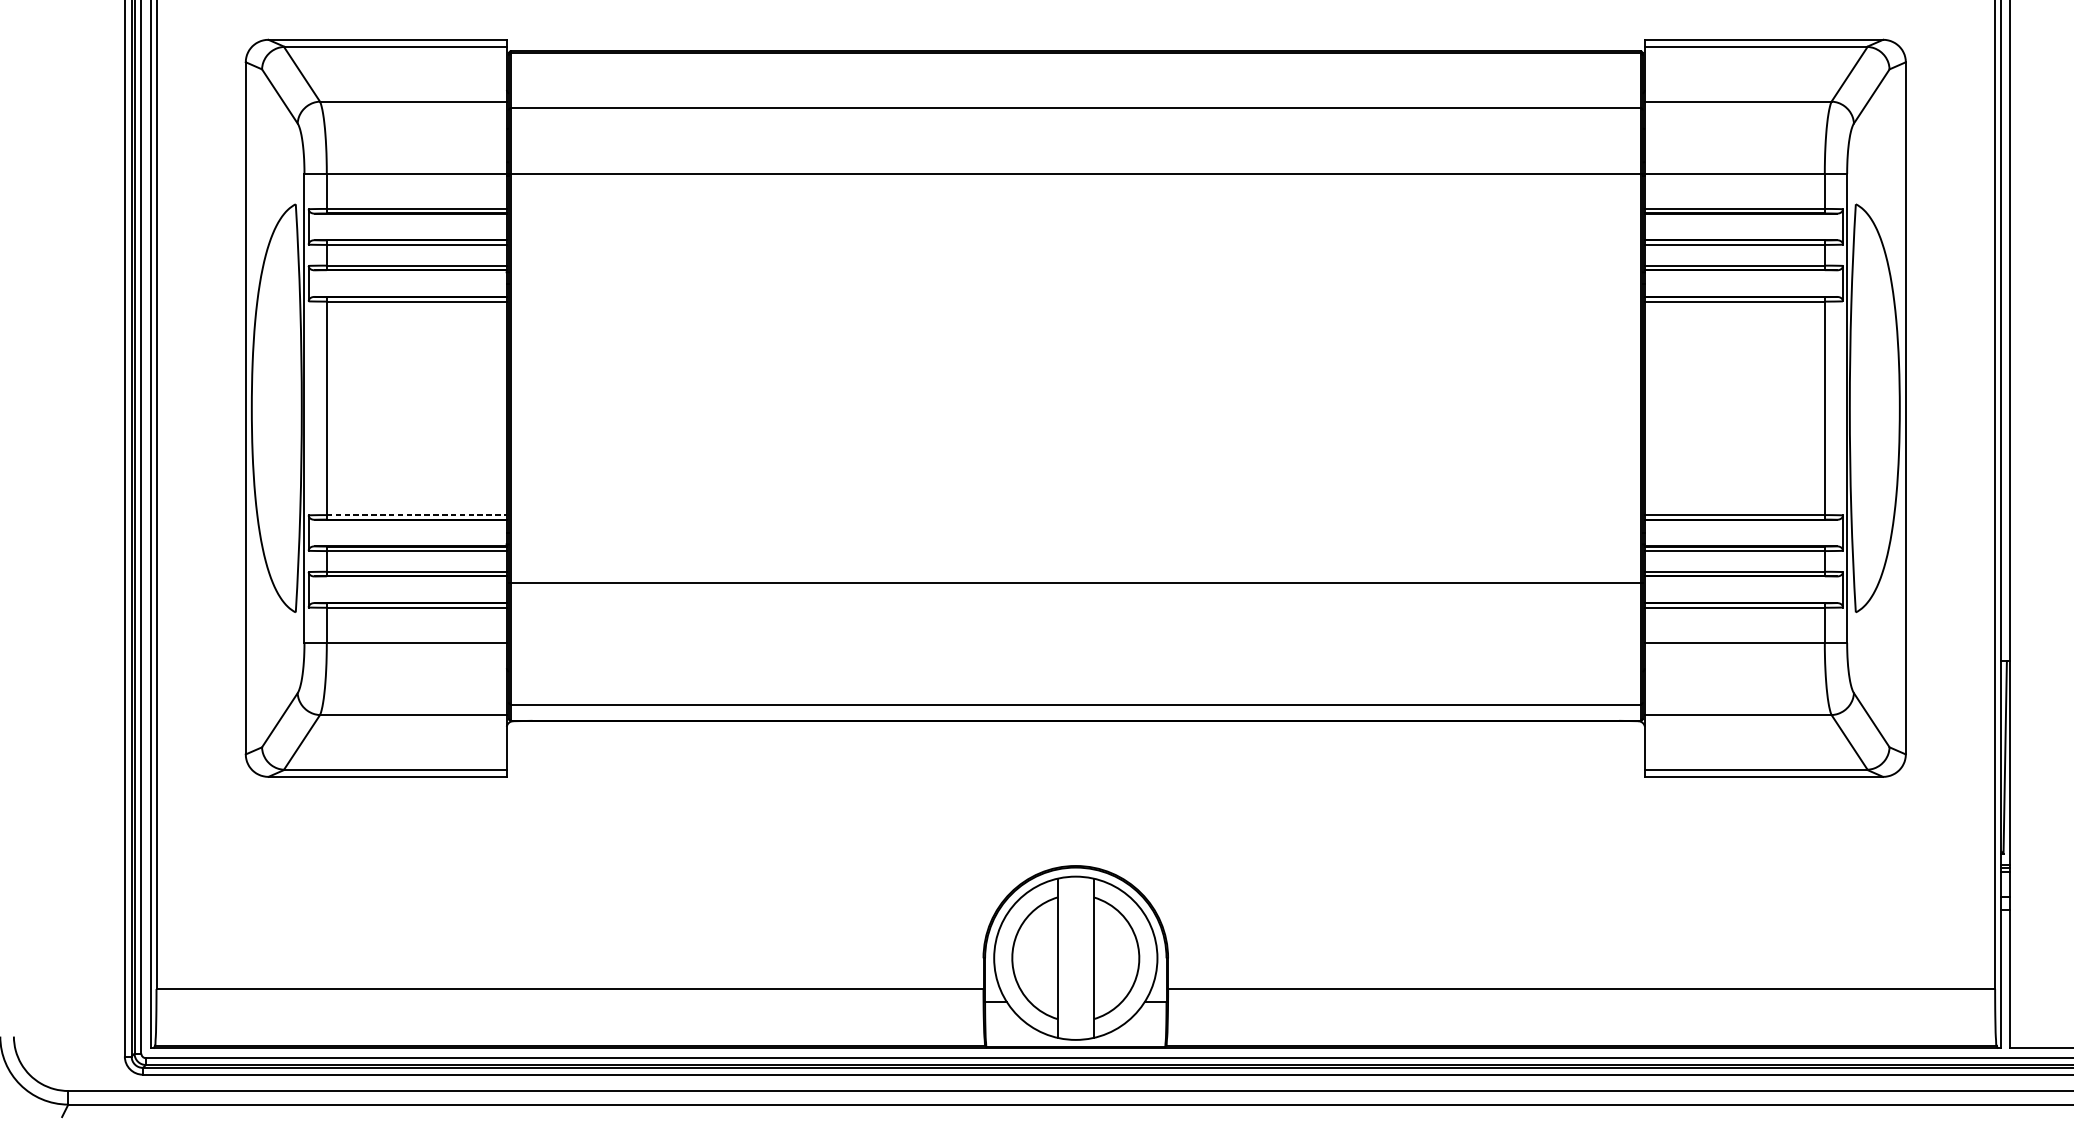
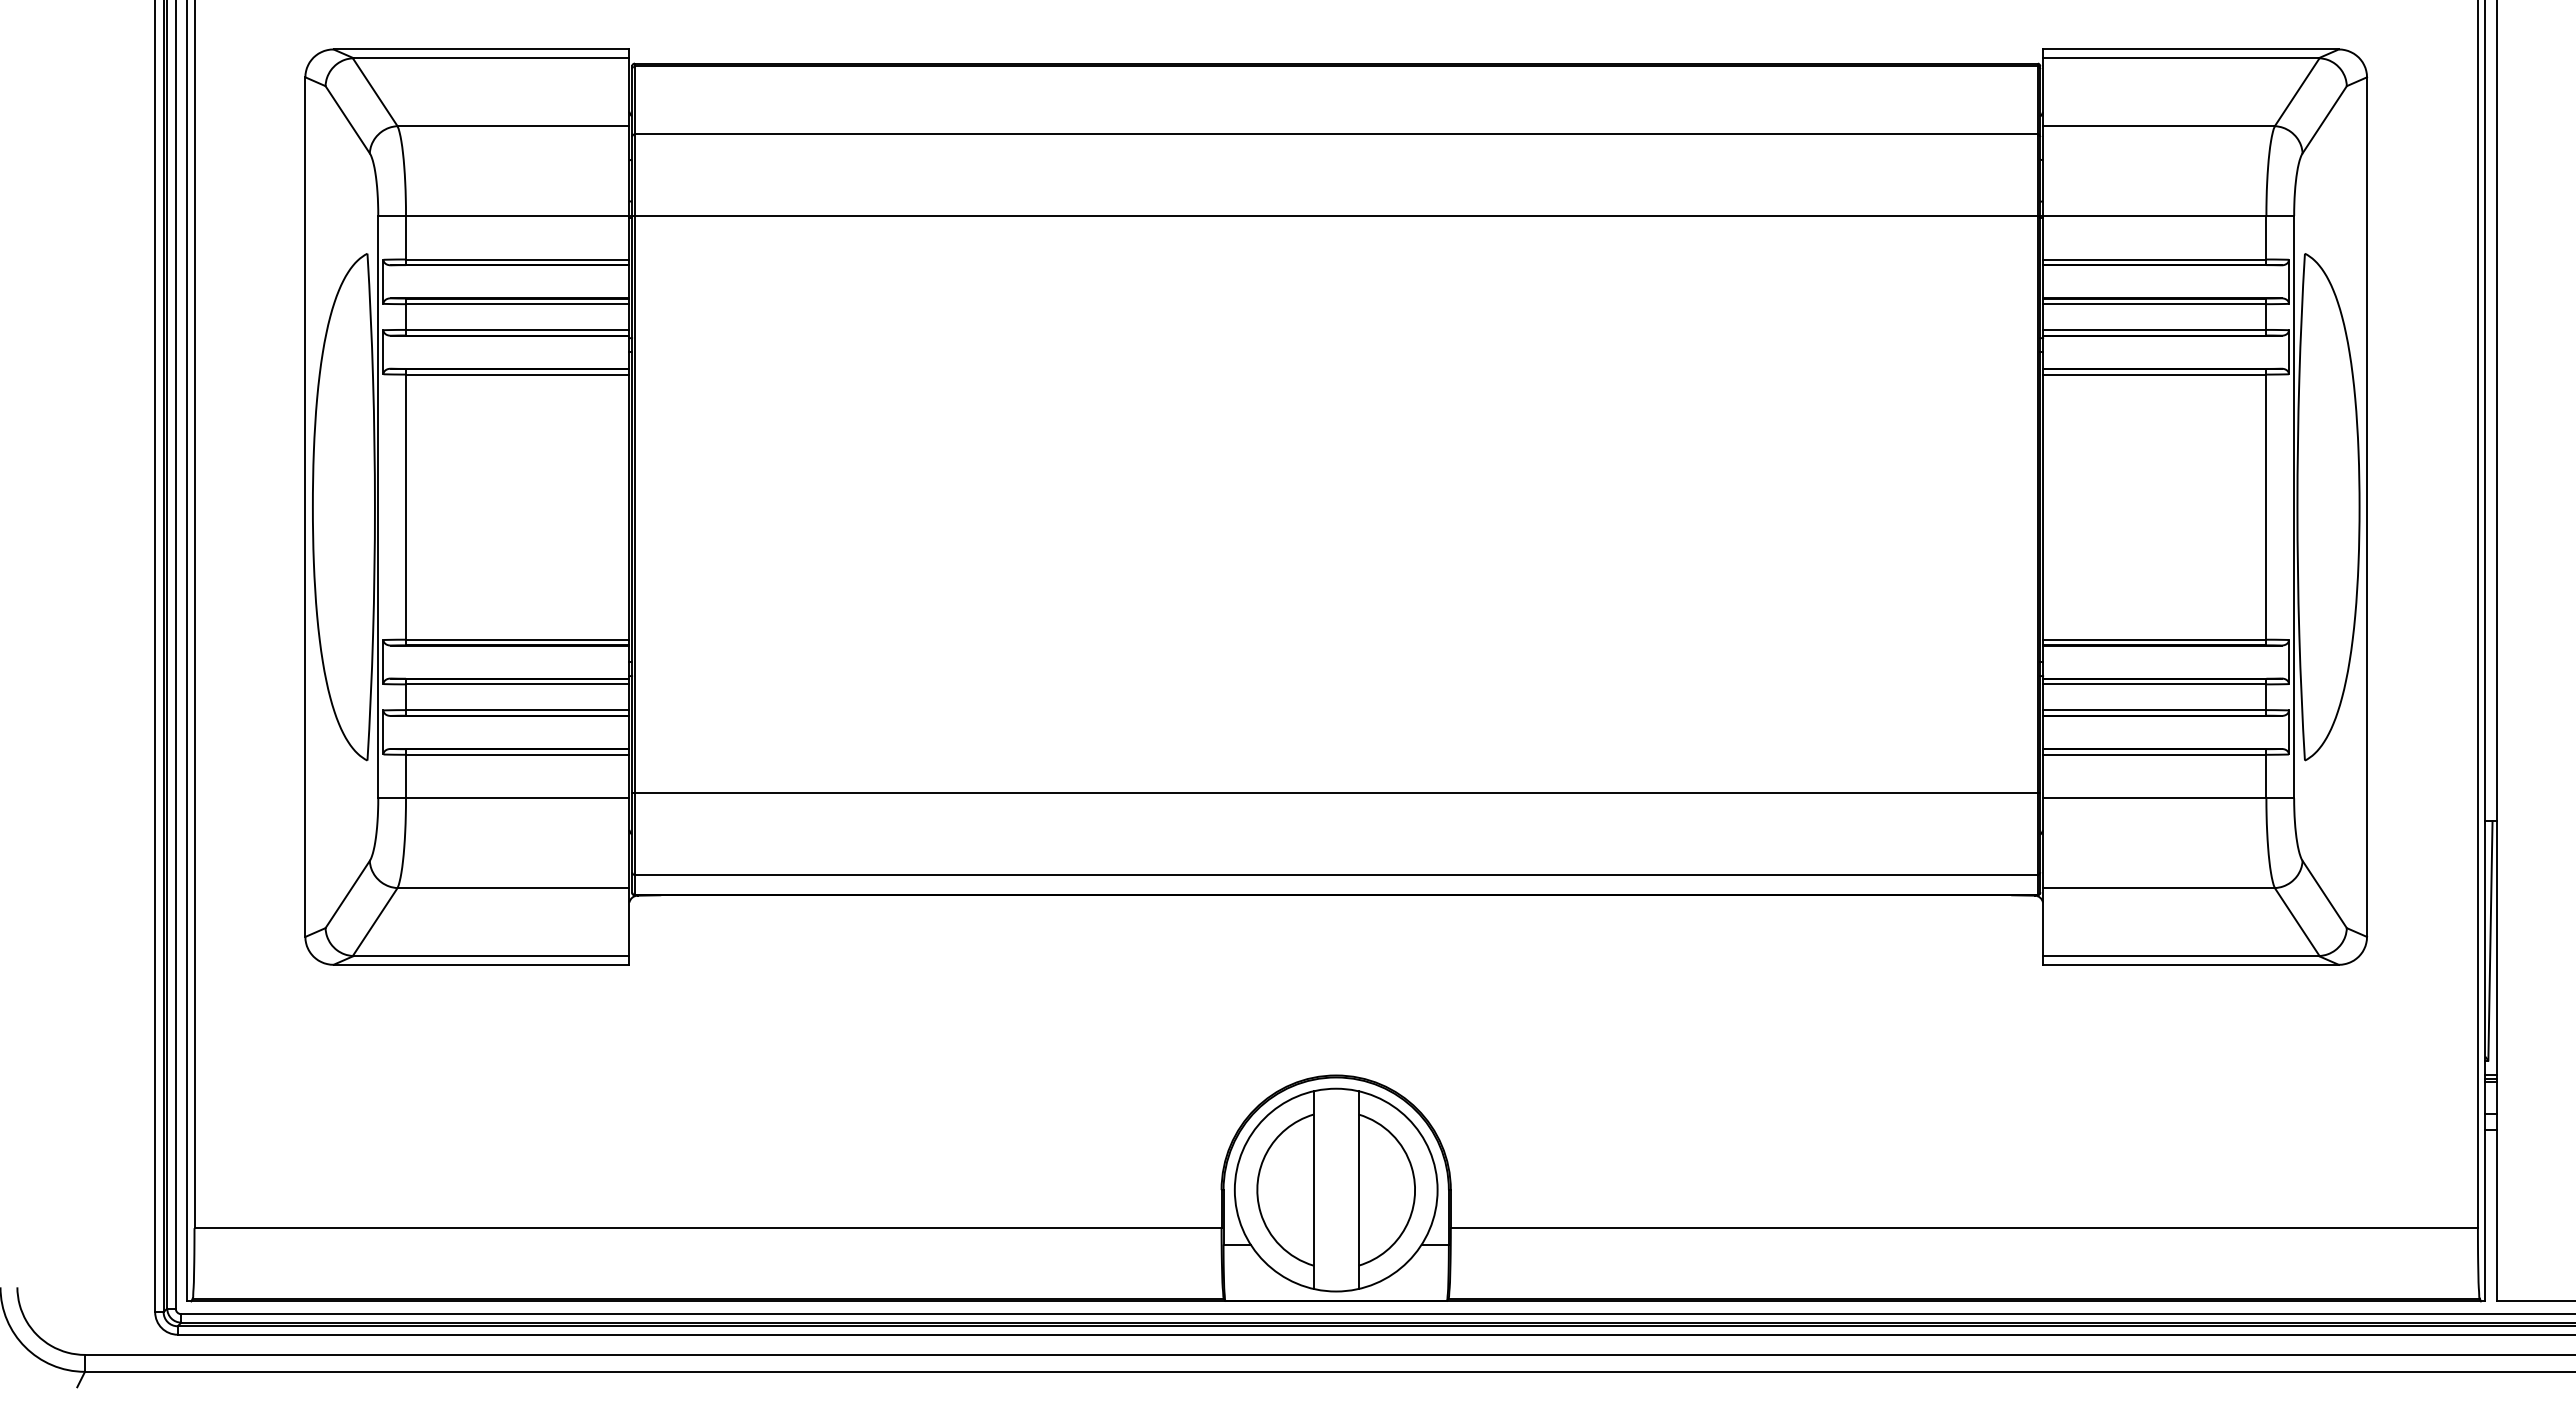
line: (416, 514) -> (517, 639), dashed -> solid
line: (1076, 583) -> (1336, 793), moved

